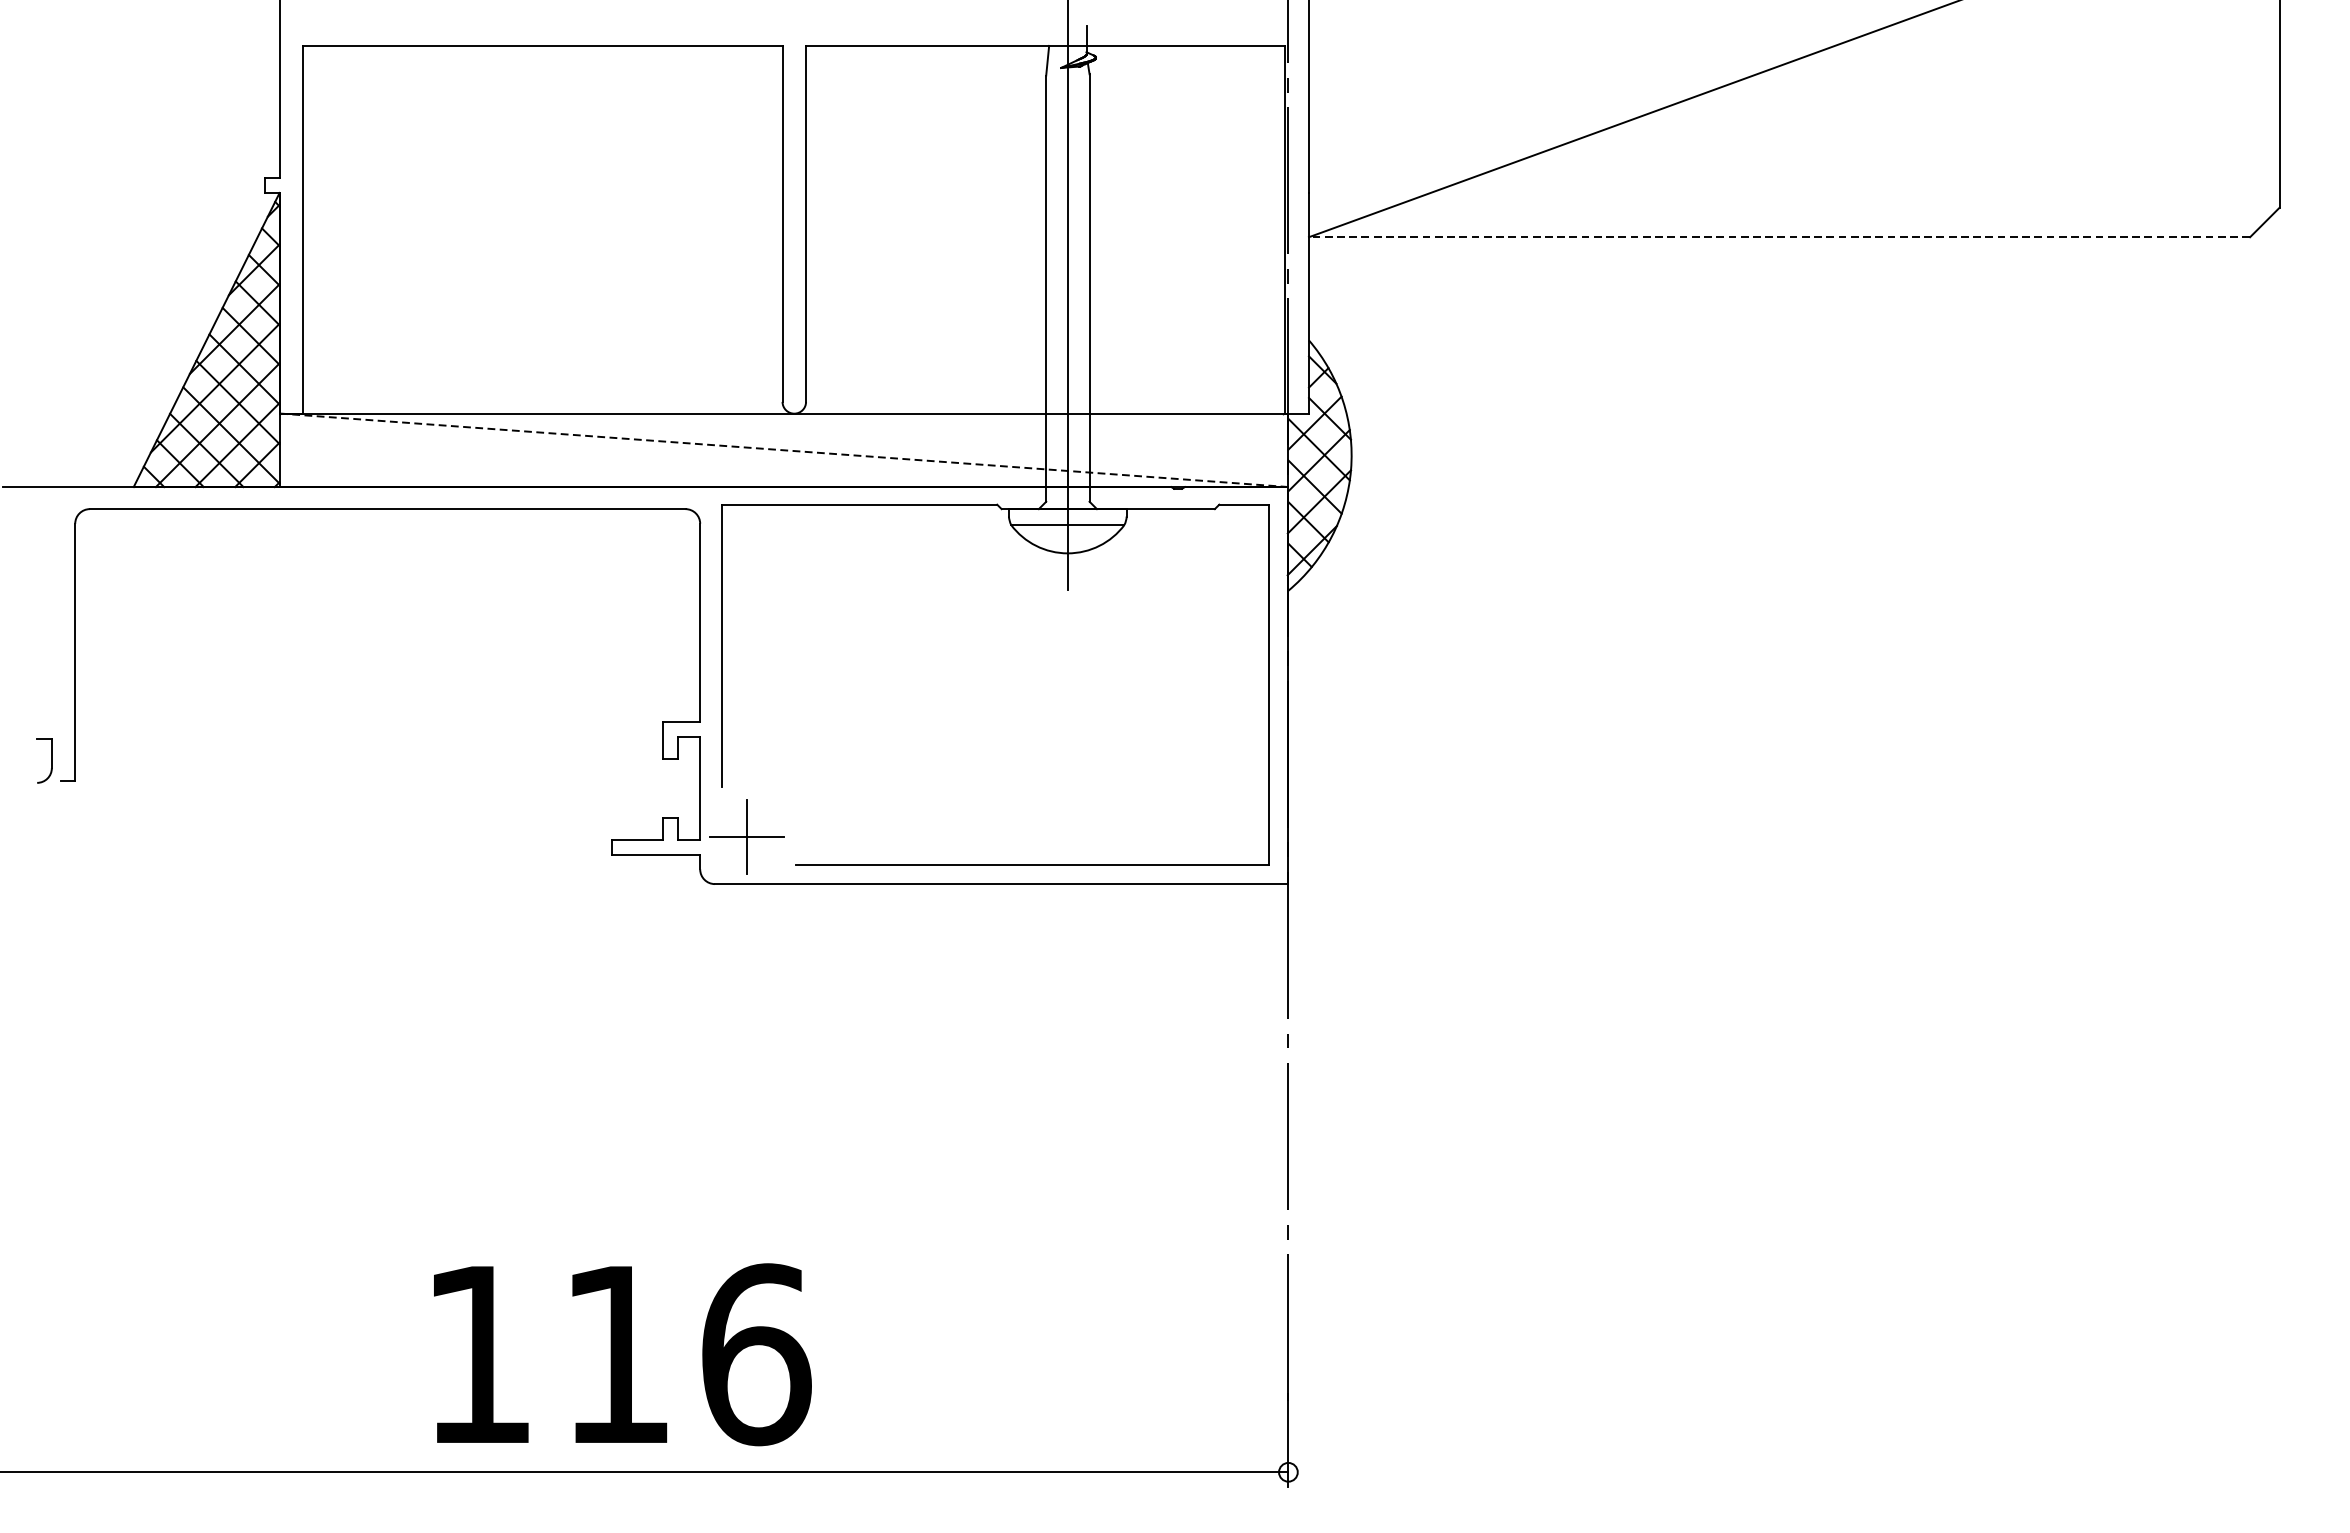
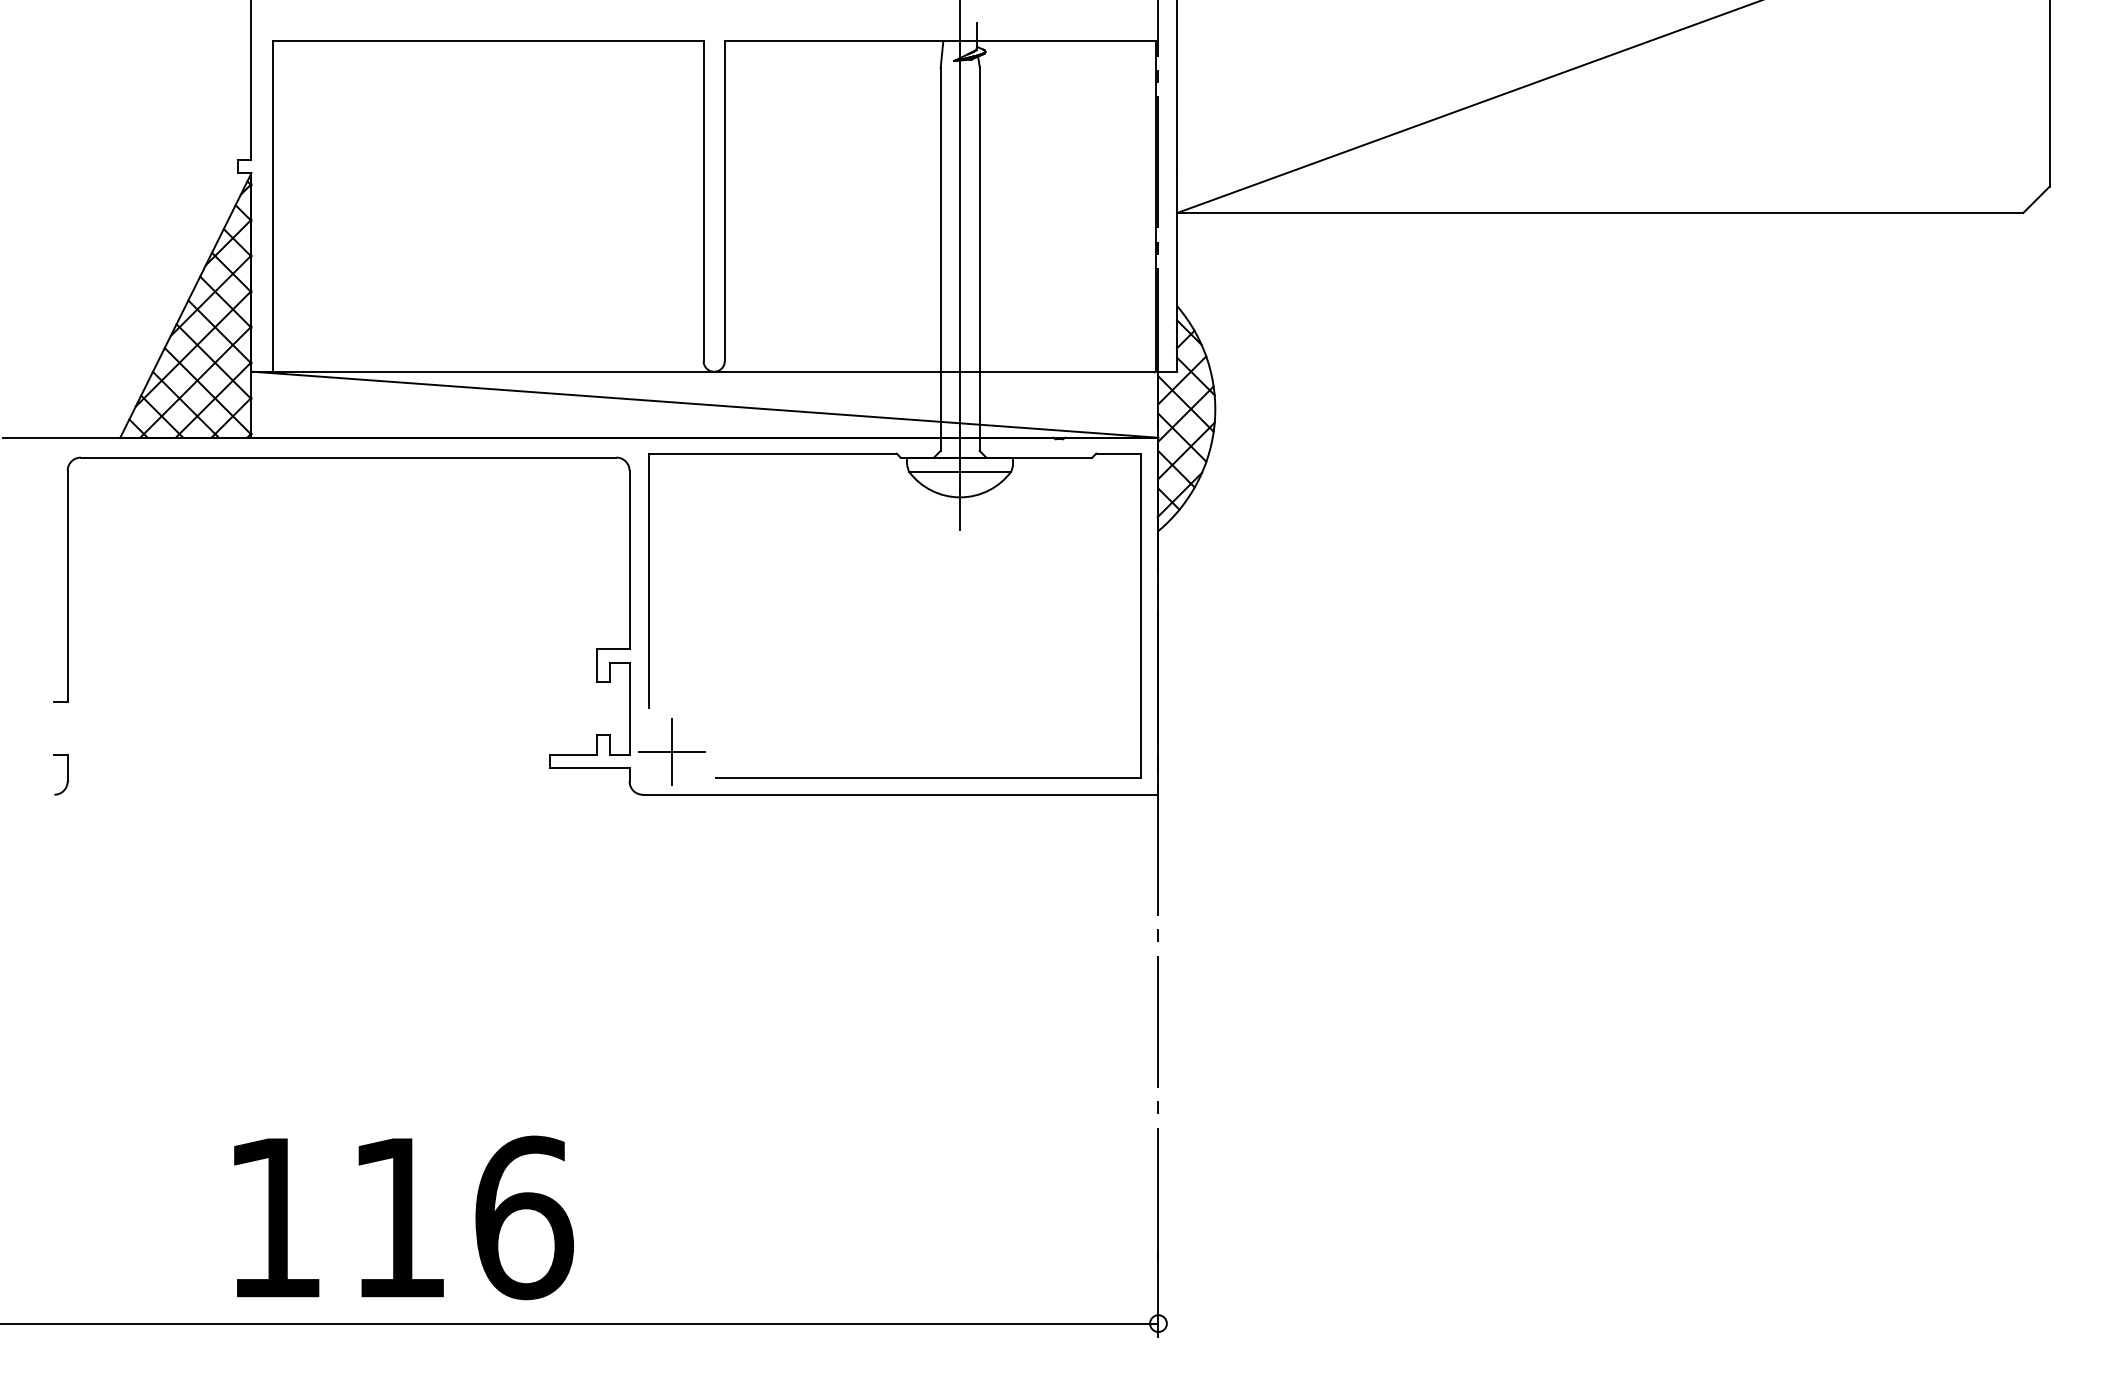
line: (1778, 237) -> (1599, 213), dashed -> solid
line: (783, 450) -> (704, 404), dashed -> solid
part: (51, 760) -> (67, 774), moved
text: (623, 1354) -> (404, 1217), moved

